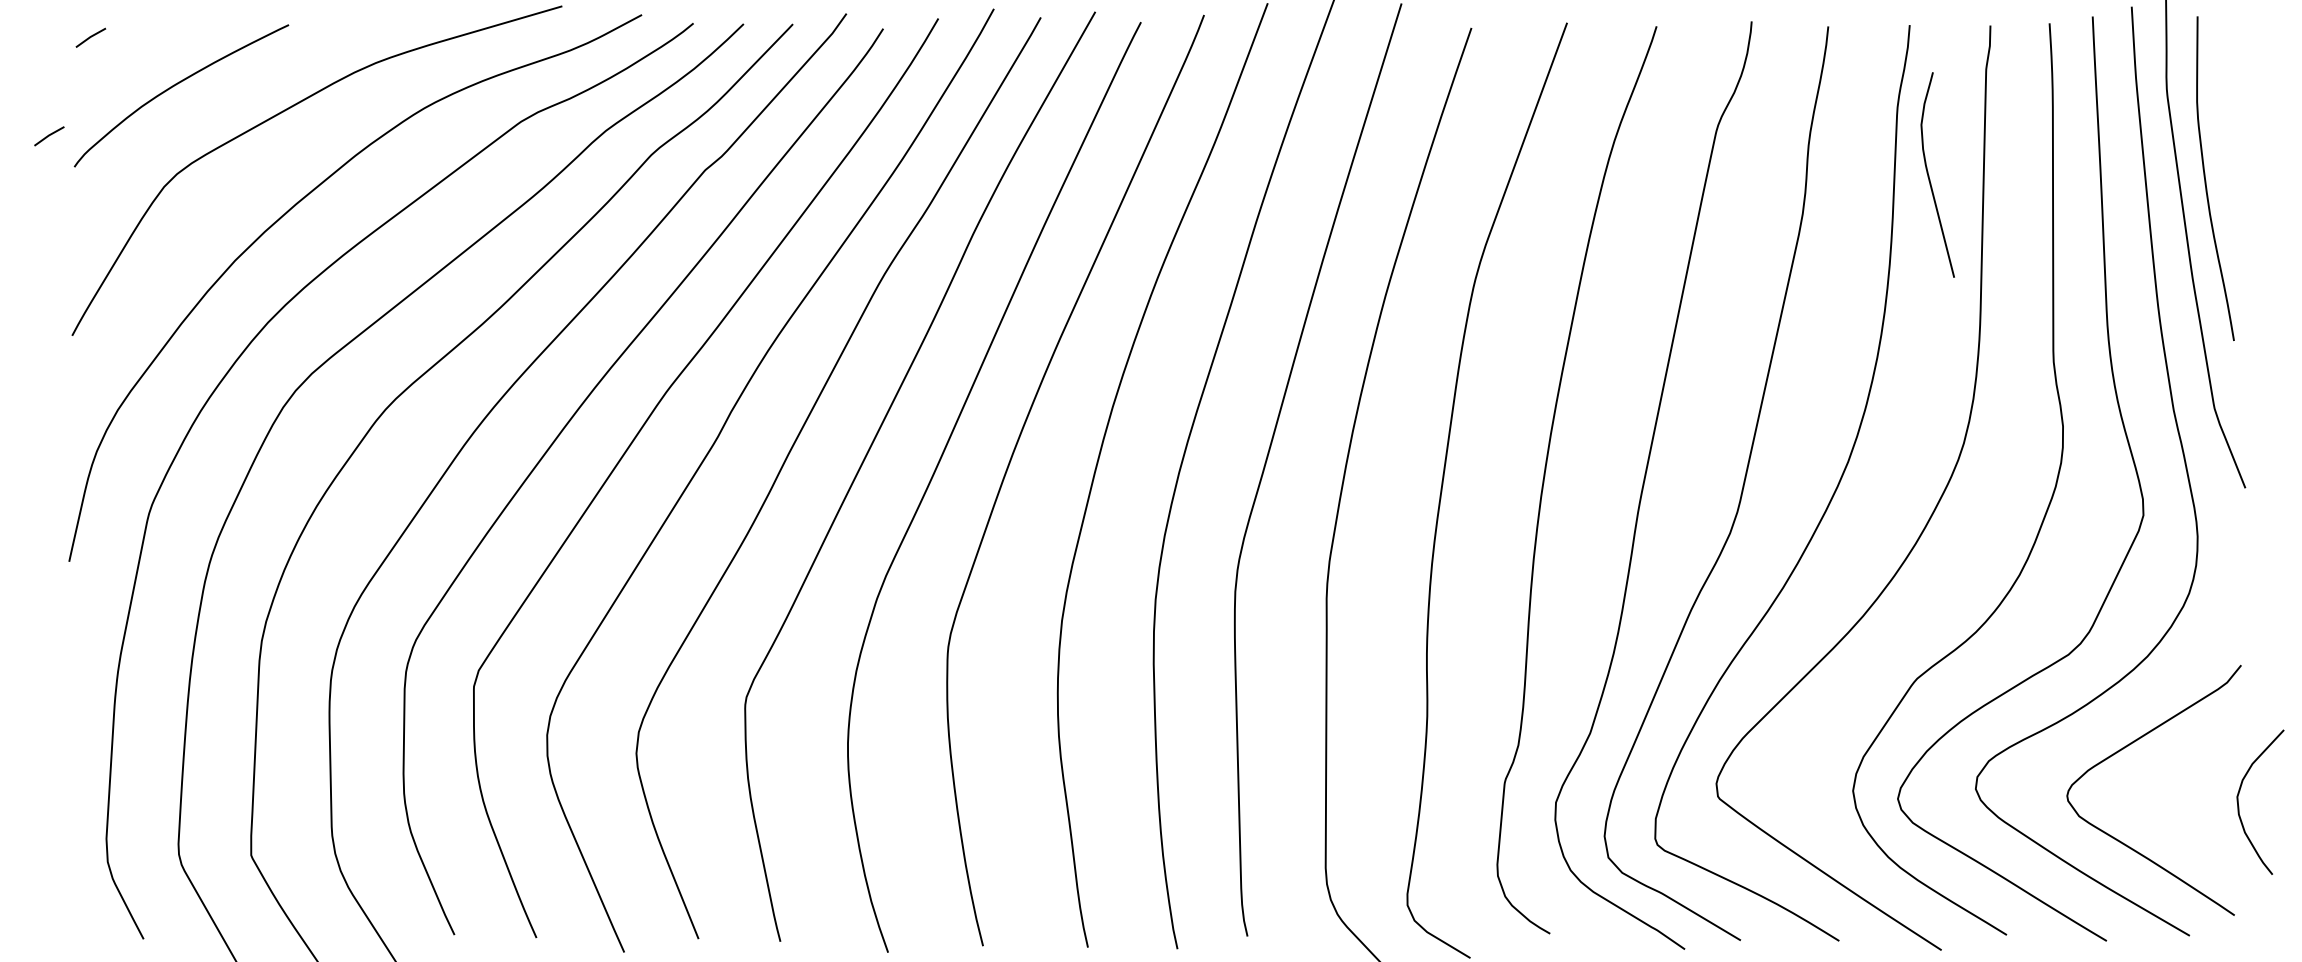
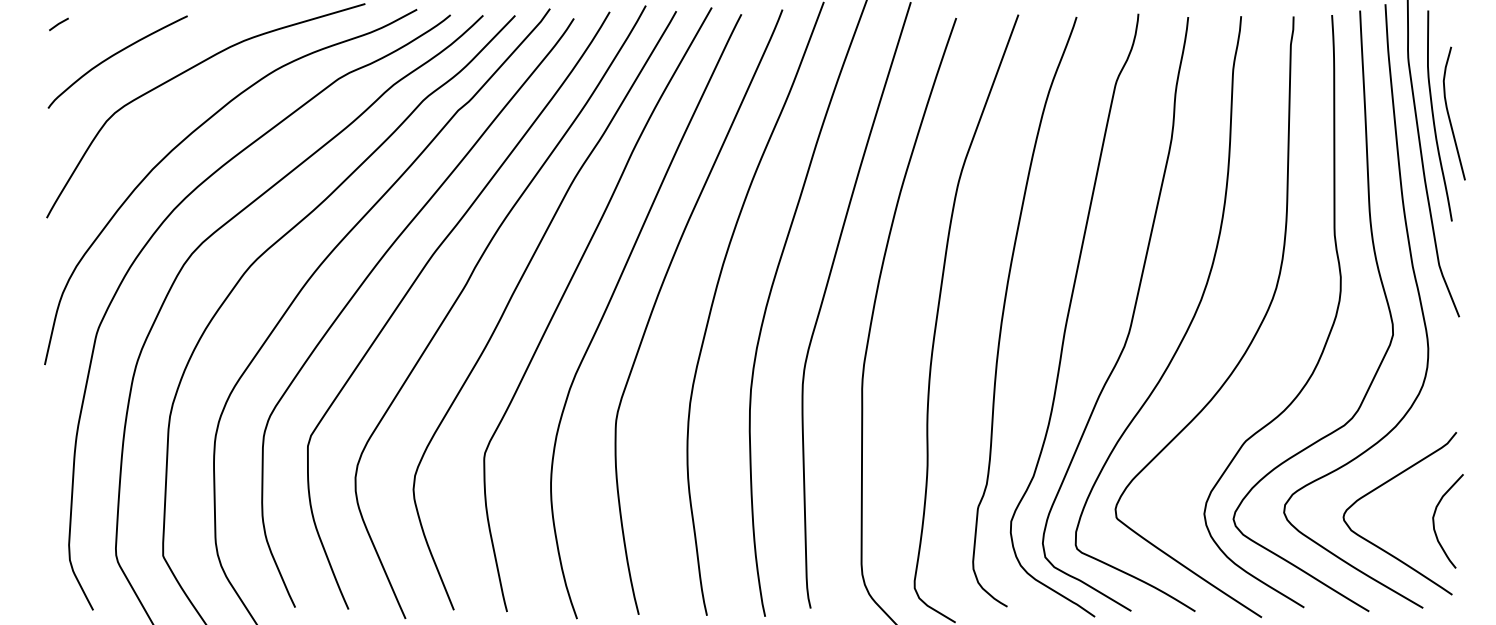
line: (48, 136) -> (31, 88), removed
curve: (1930, 176) -> (1449, 114), moved
curve: (2239, 802) -> (1434, 521), moved

